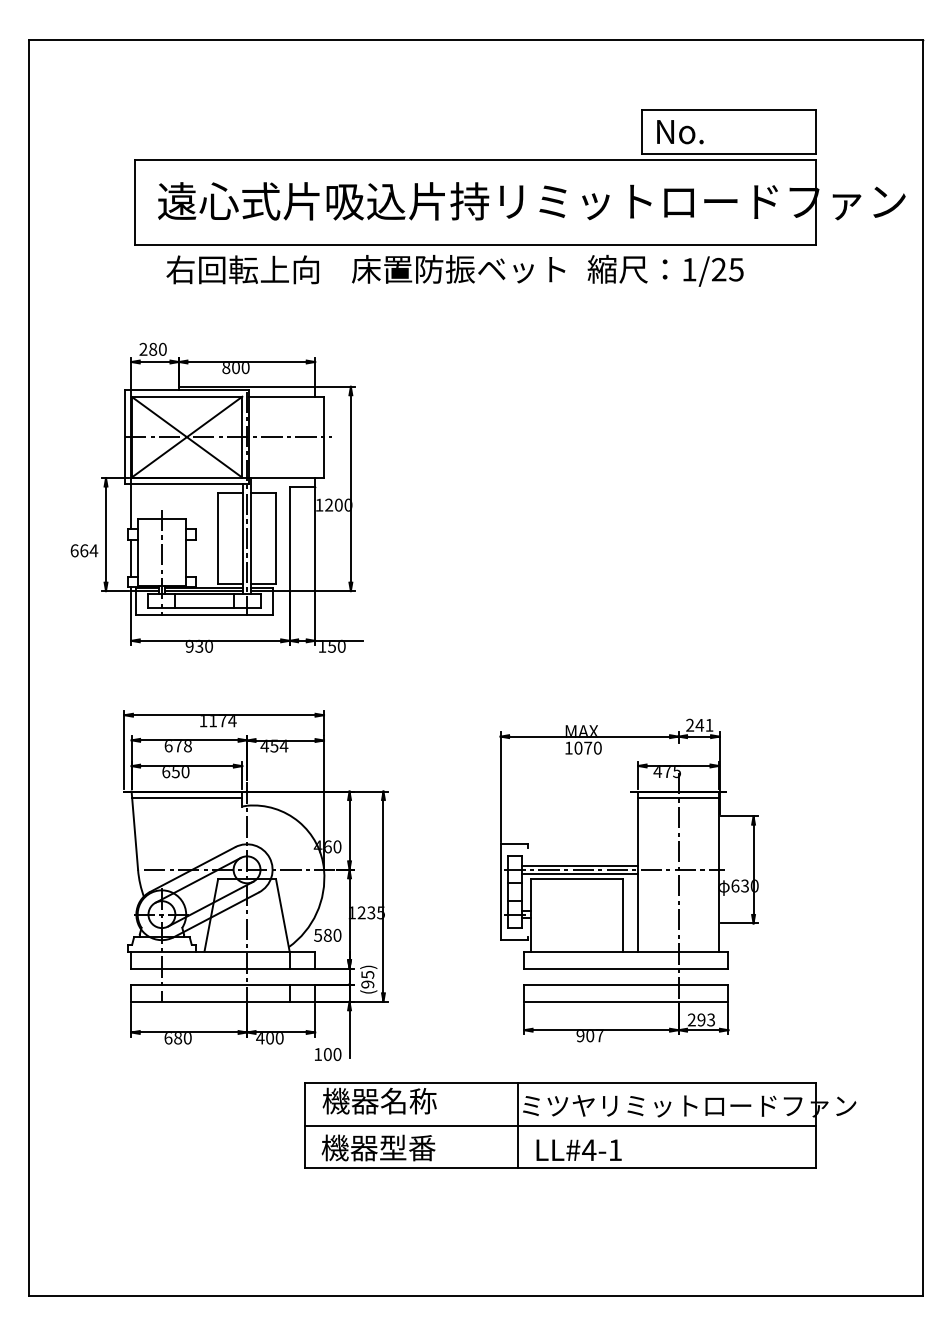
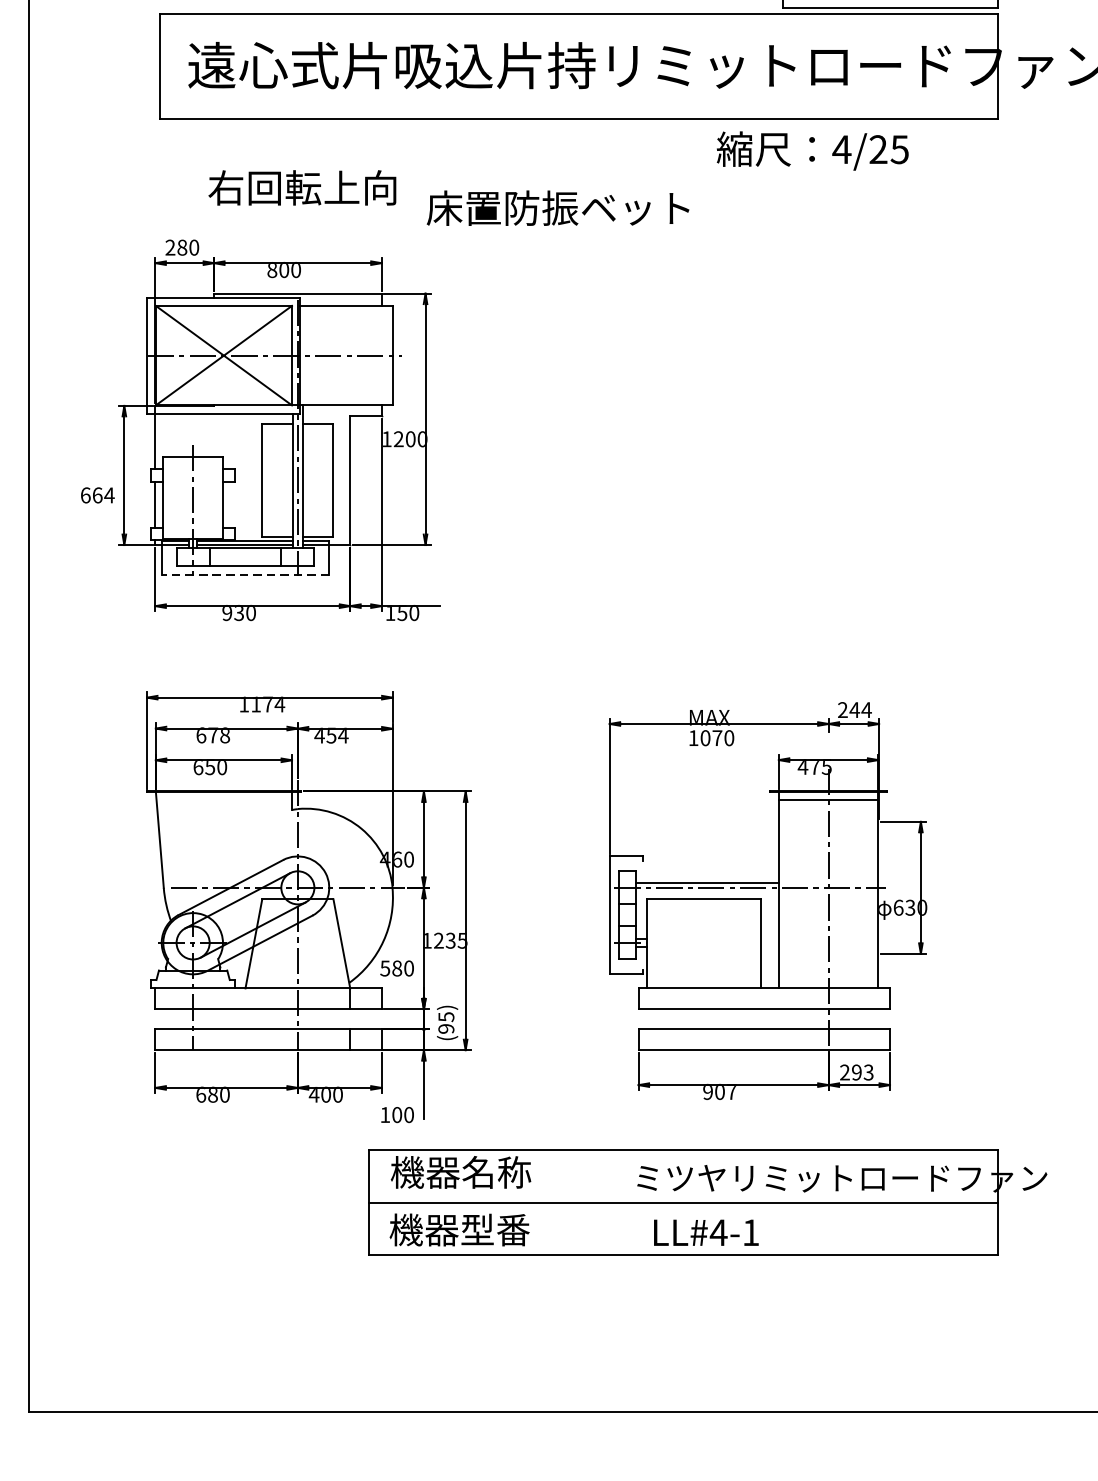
text: (242, 269) -> (302, 187), moved
text: (458, 269) -> (557, 208), moved
text: (689, 269) -> (842, 149), 1/25 -> 4/25
line: (204, 615) -> (245, 574), solid -> dashed
text: (709, 725) -> (866, 710), 241 -> 244
line: (187, 798) -> (224, 800), removed
line: (579, 874) -> (706, 893), removed
line: (518, 1125) -> (631, 1202), removed

